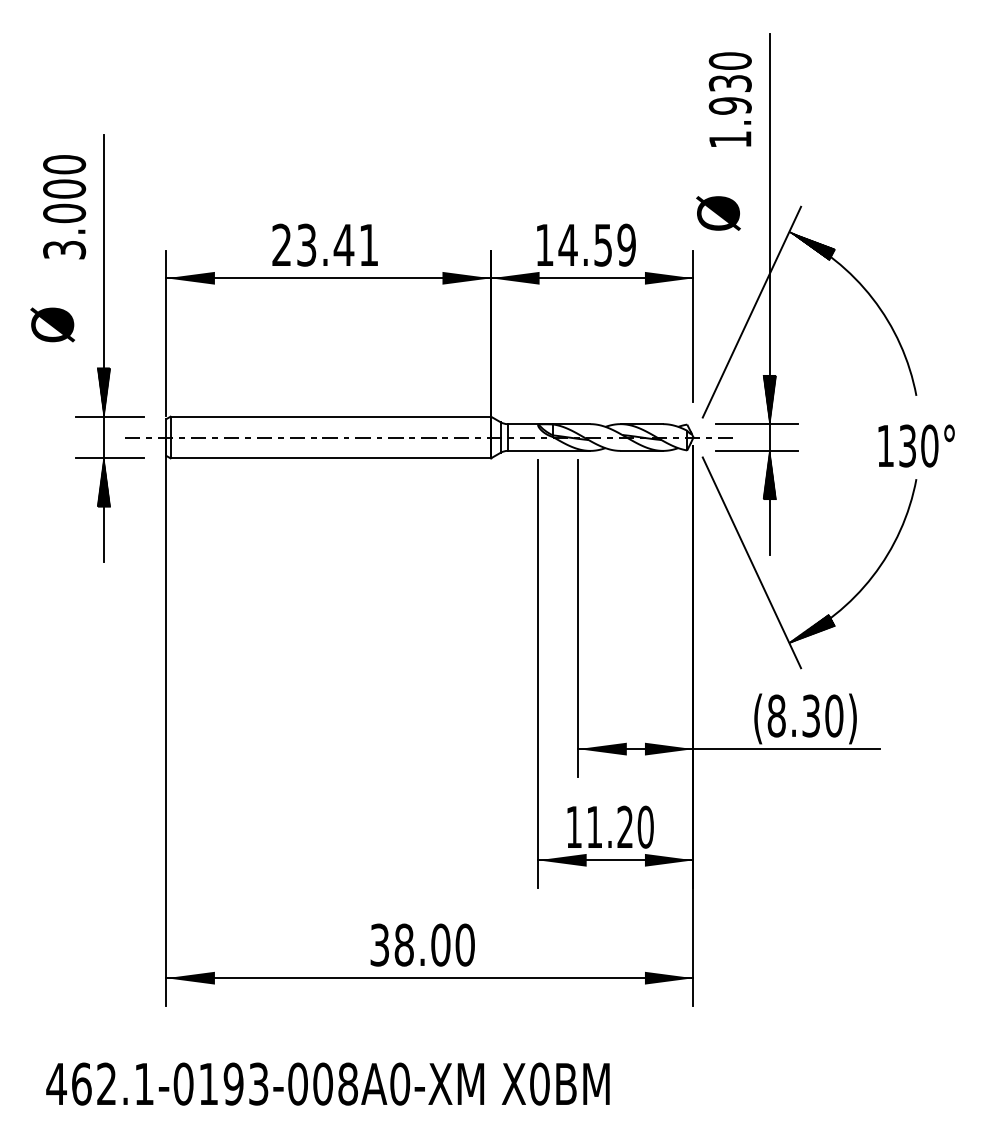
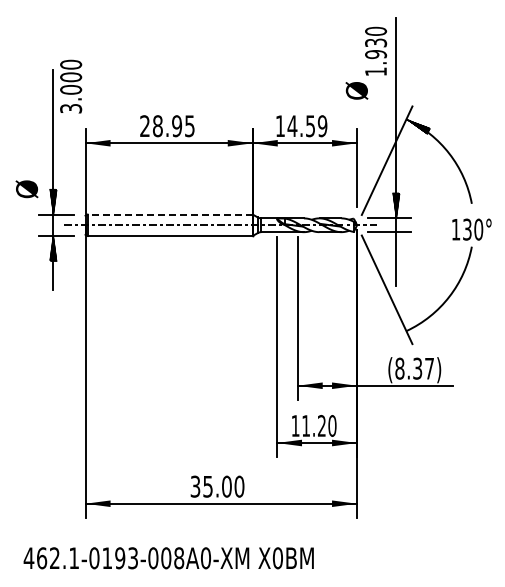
text: (65, 206) -> (71, 86), moved
text: (717, 212) -> (356, 90), moved
text: (337, 245) -> (173, 126), 23.41 -> 28.95
text: (51, 325) -> (26, 189), moved
line: (331, 416) -> (170, 214), solid -> dashed
hatch: (770, 474) -> (396, 244), removed
hatch: (810, 628) -> (417, 323), removed
text: (834, 715) -> (429, 368), (8.30) -> (8.37)
text: (403, 944) -> (207, 486), 38.00 -> 35.00

